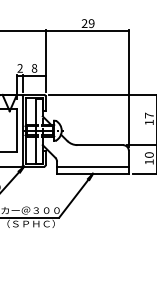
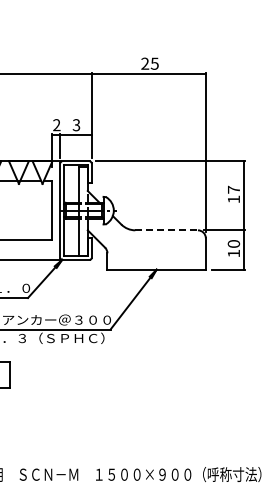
text: (91, 23) -> (154, 63), 29 -> 25
text: (34, 67) -> (76, 124), 8 -> 3
line: (100, 145) -> (167, 230), solid -> dashed
line: (92, 167) -> (156, 260), removed

